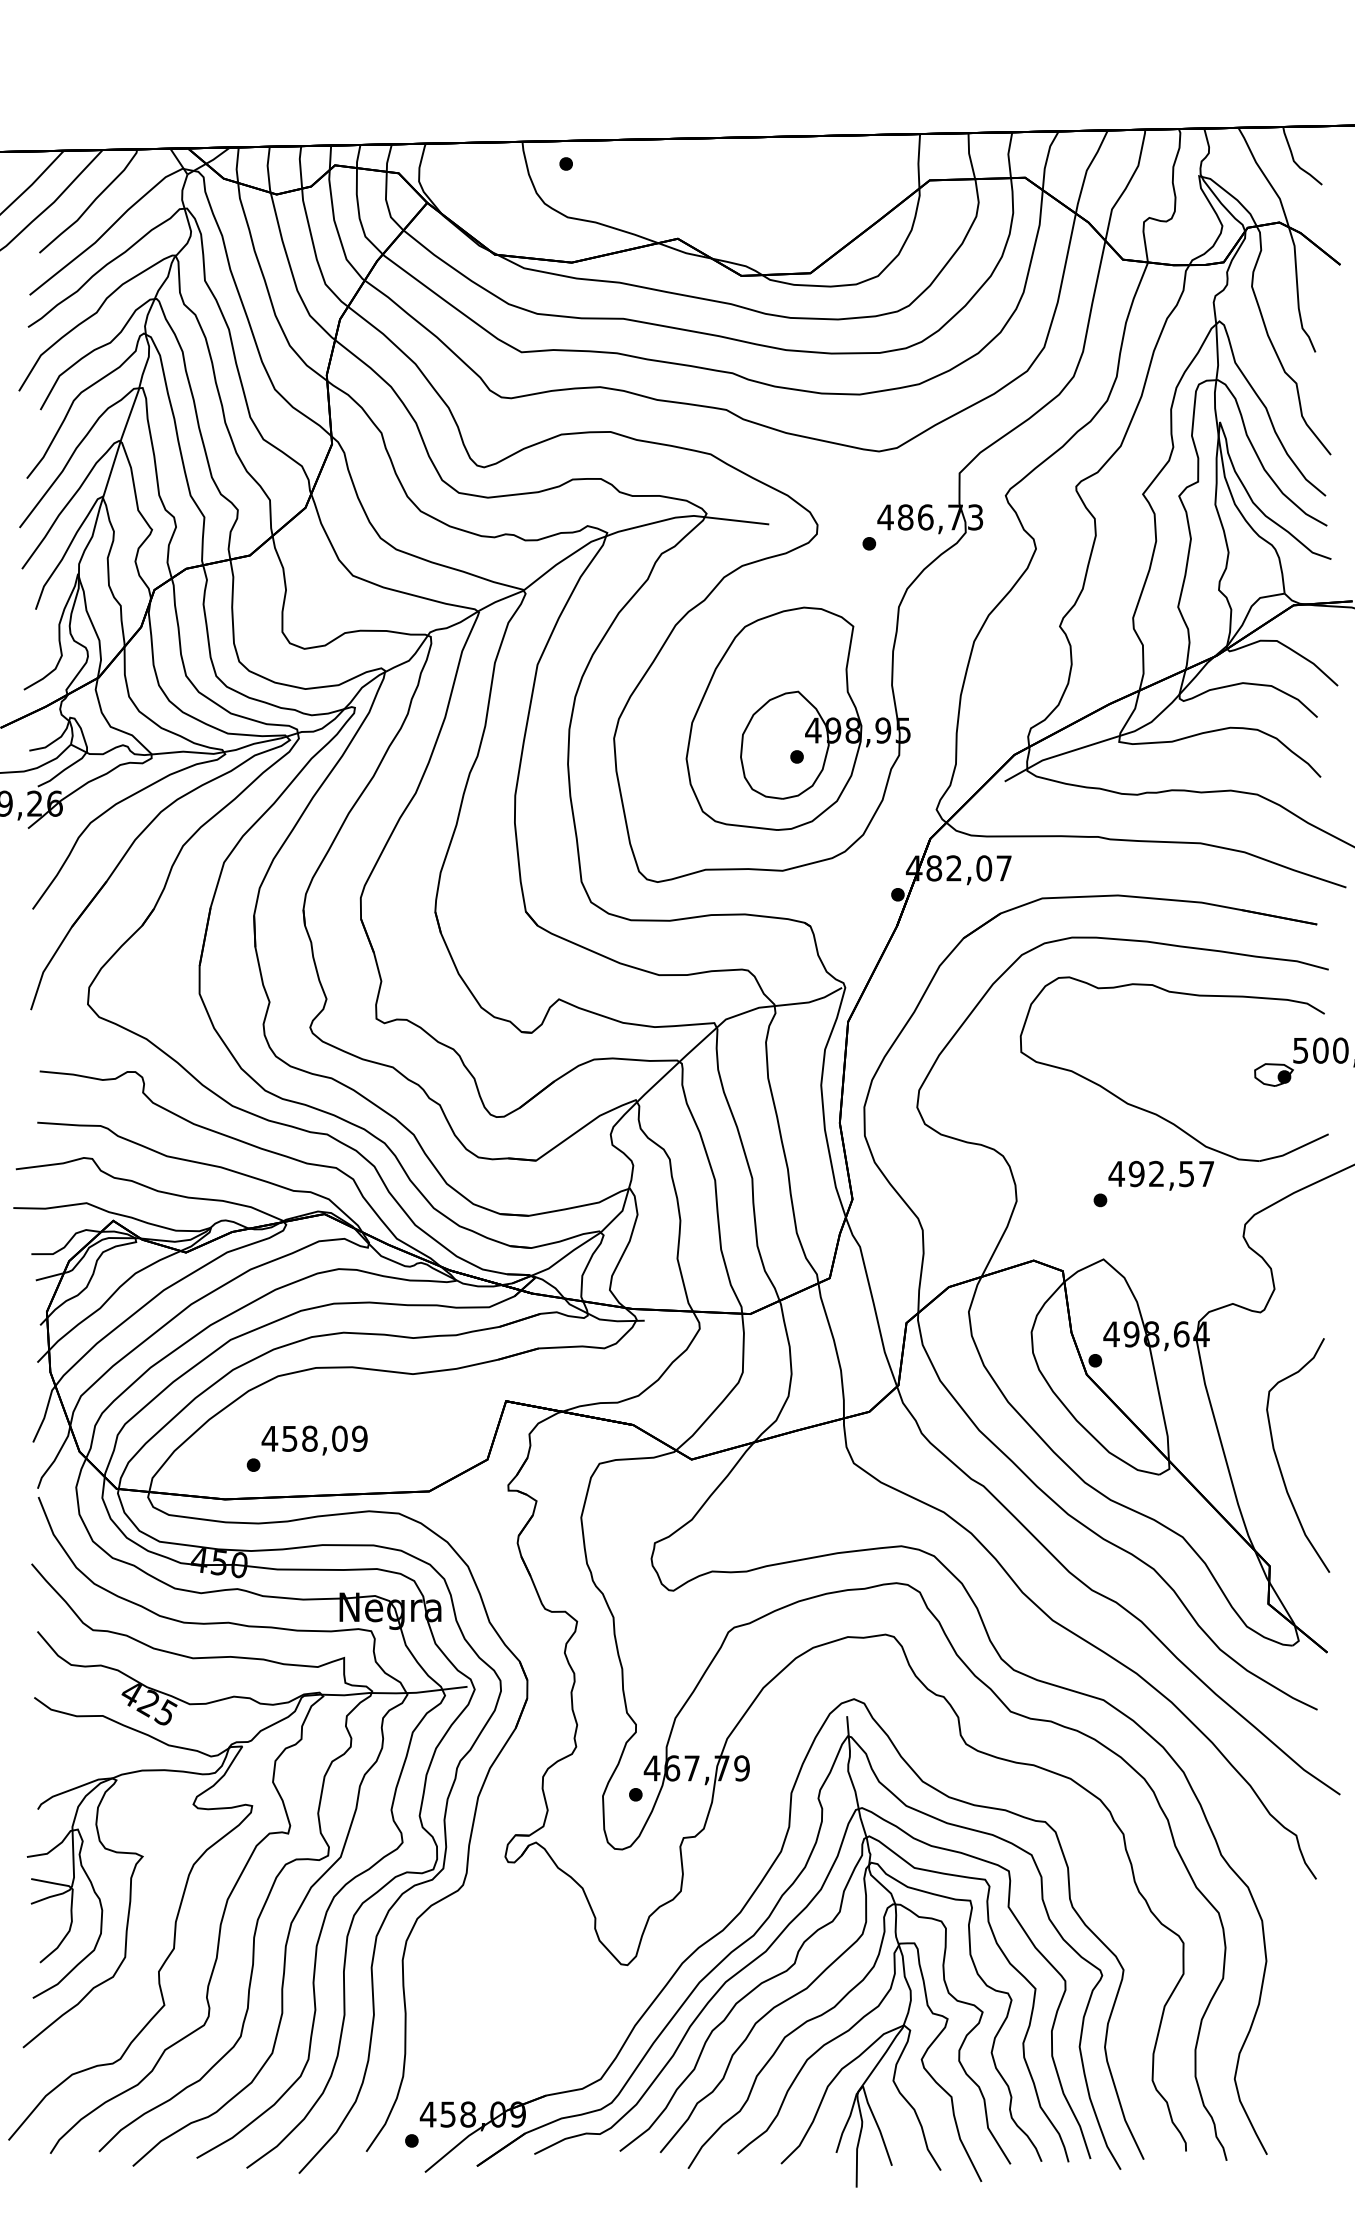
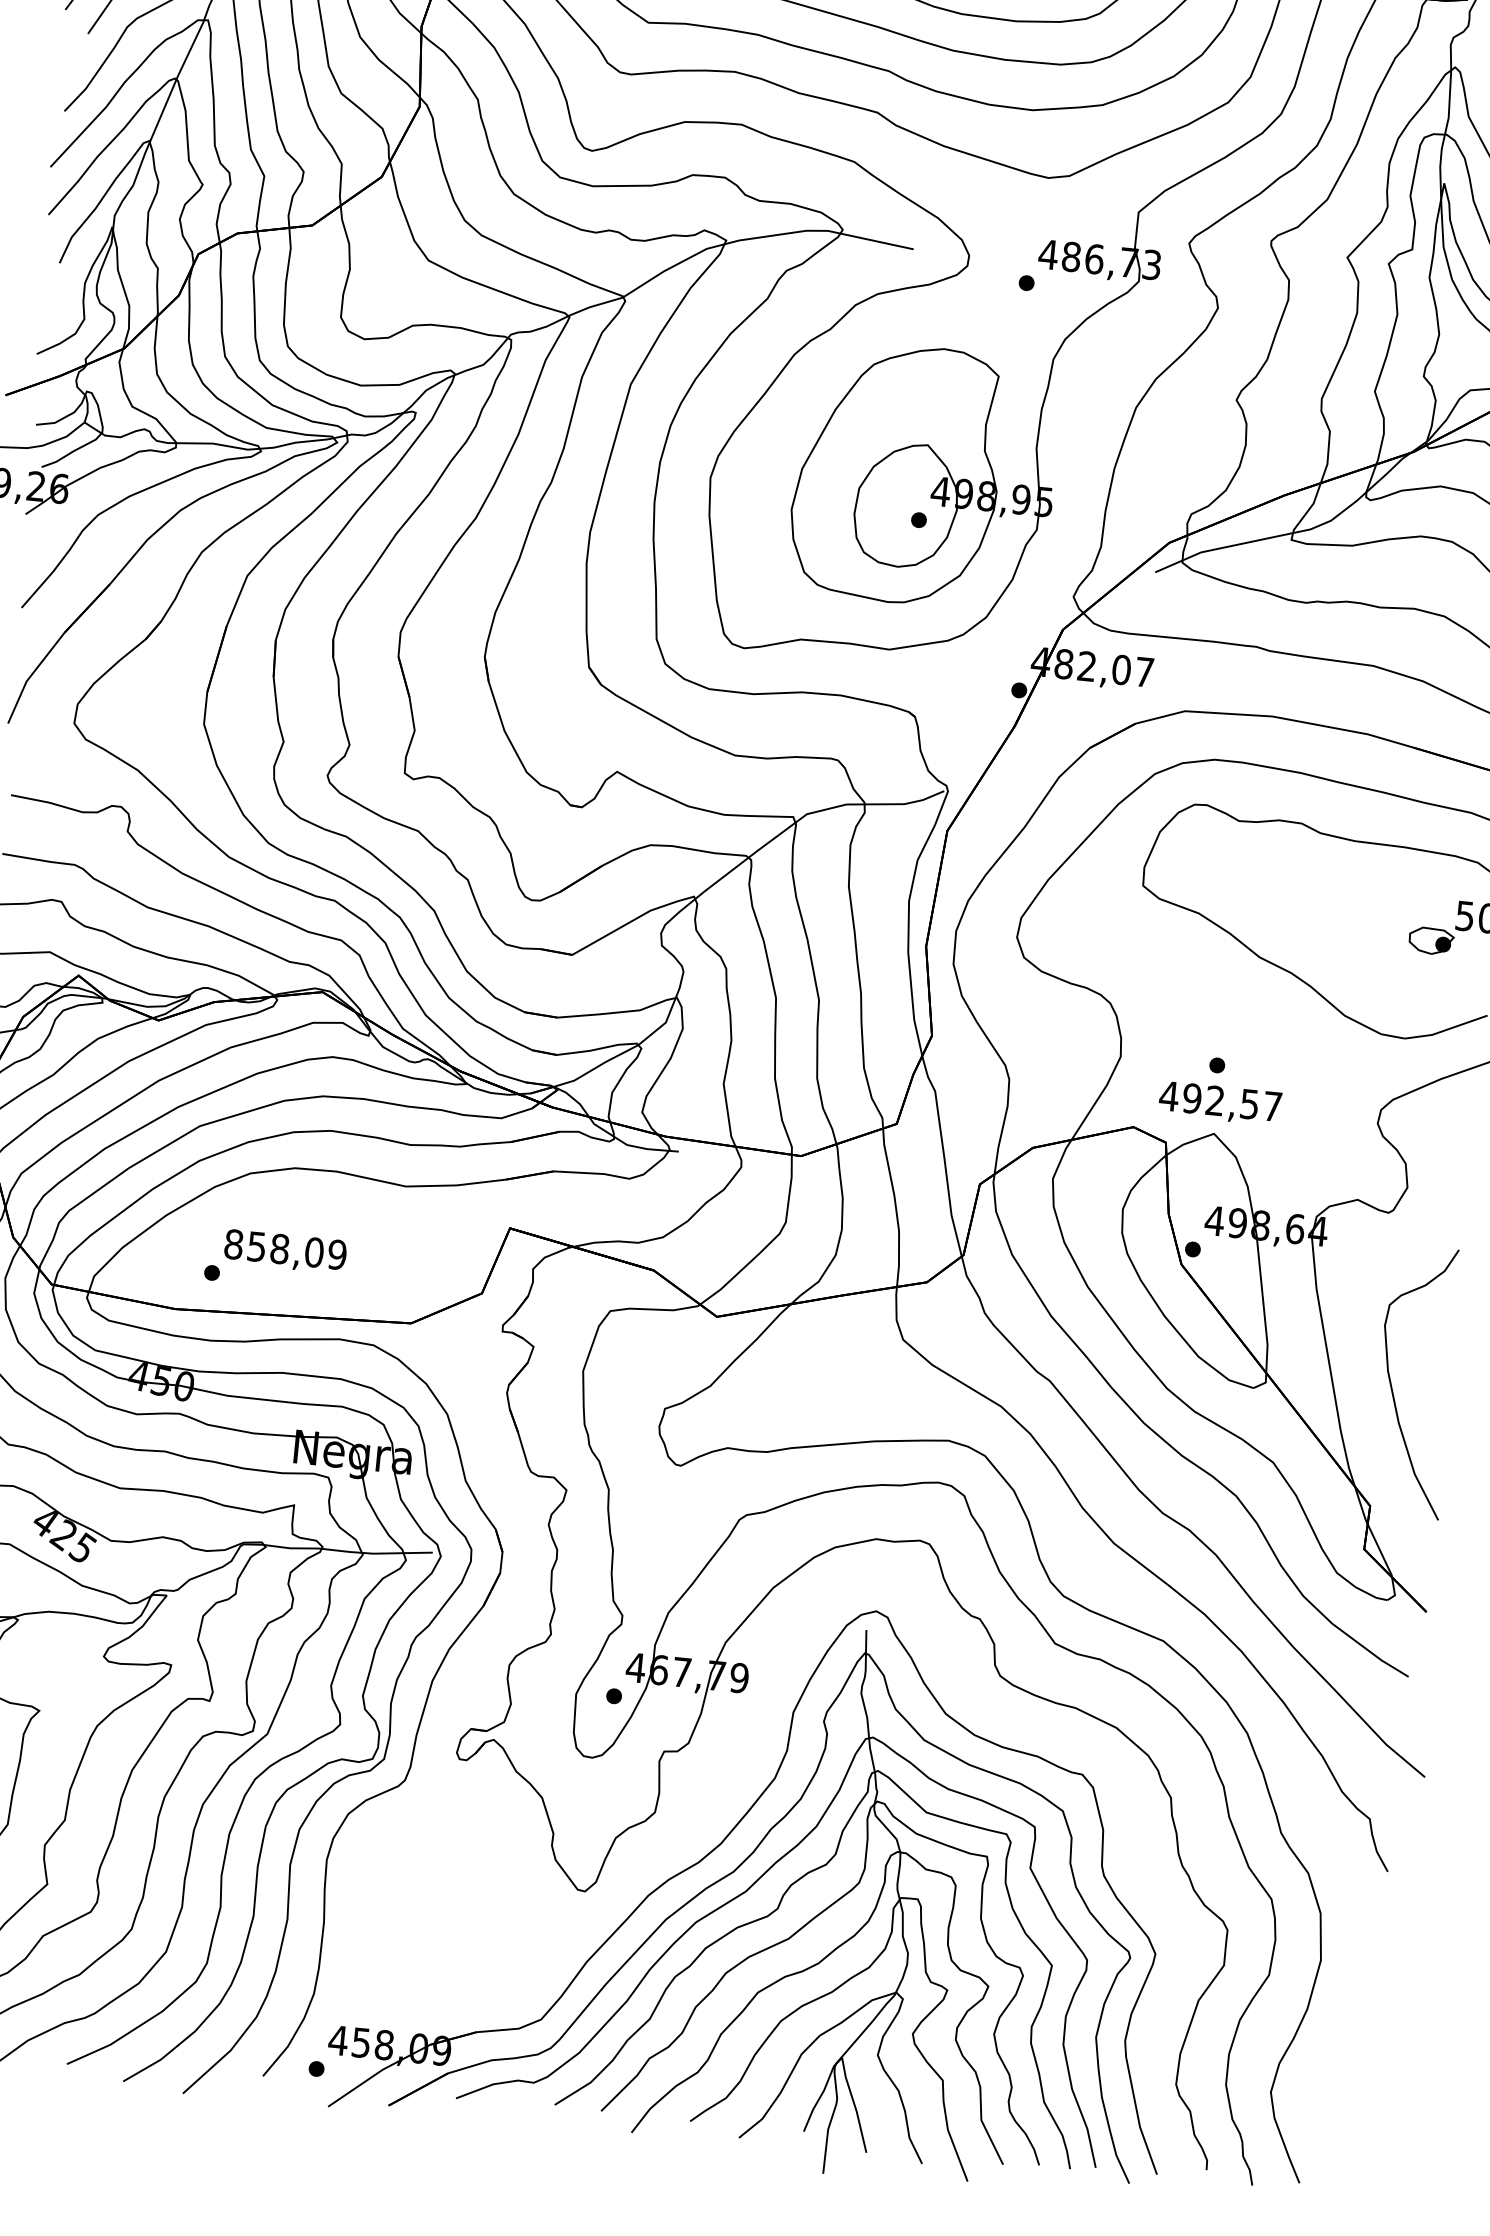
text: (1160, 1175) -> (1219, 1103), moved
text: (269, 1438) -> (233, 1244), 458,09 -> 858,09

